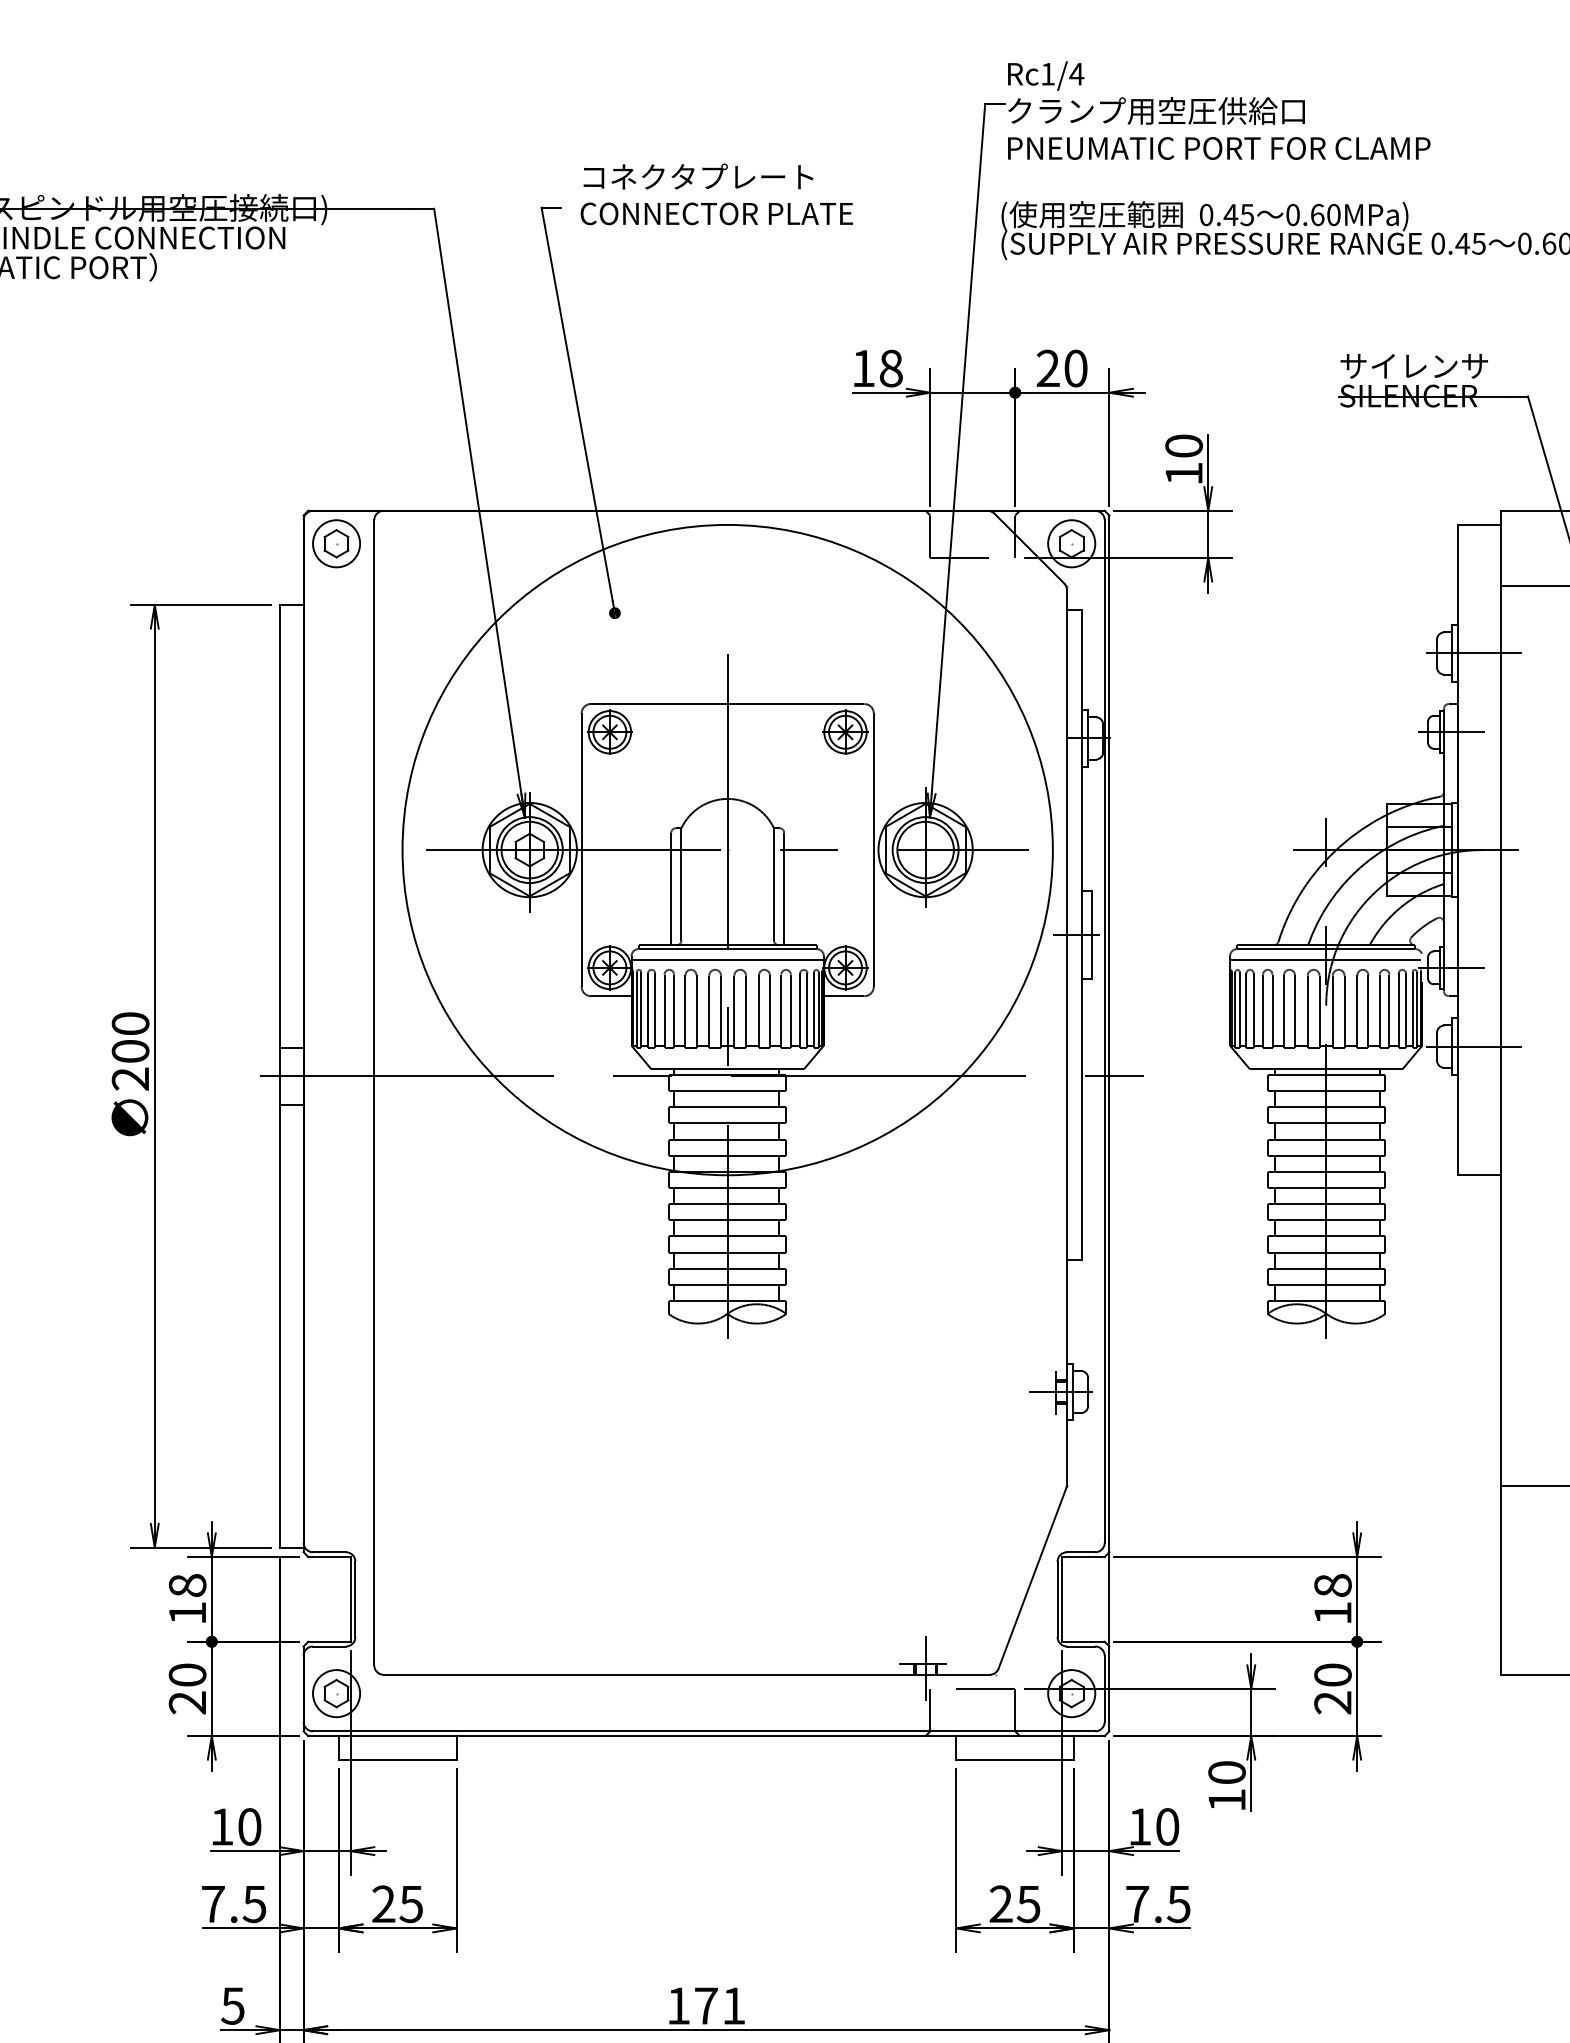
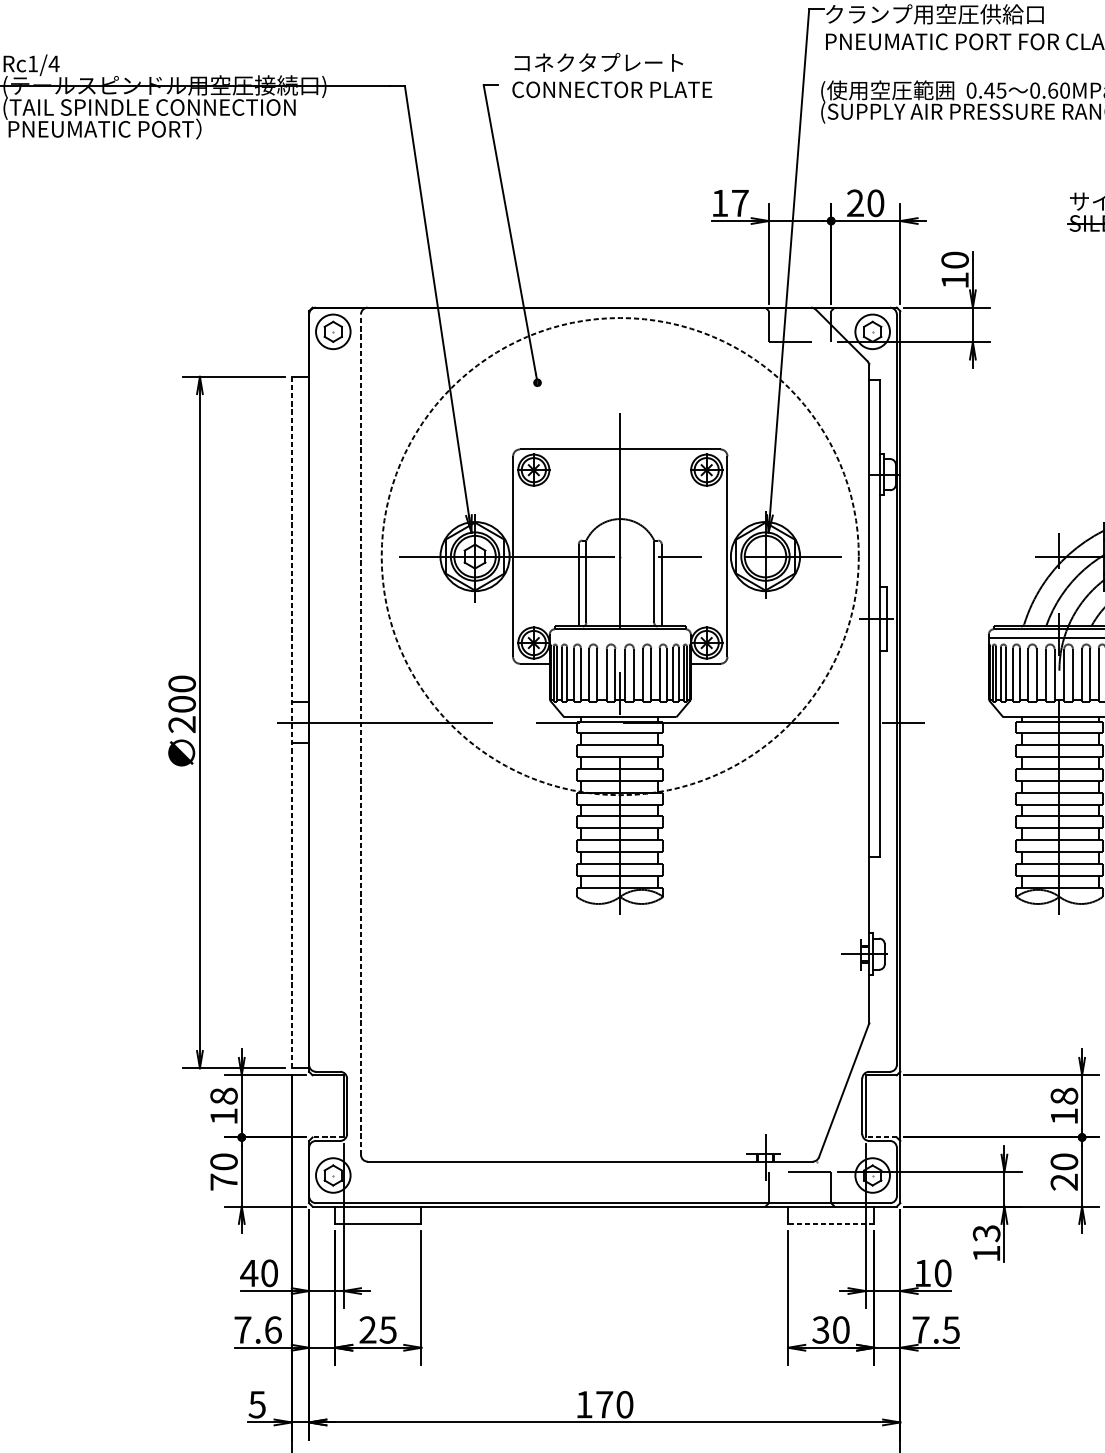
text: (890, 368) -> (739, 203), 18 -> 17
circle: (727, 849) -> (620, 556), solid -> dashed
line: (727, 960) -> (620, 637), removed
line: (280, 1075) -> (292, 721), solid -> dashed
line: (374, 1092) -> (361, 734), solid -> dashed
line: (329, 1641) -> (328, 1137), solid -> dashed
line: (1083, 1641) -> (881, 1137), solid -> dashed
text: (186, 1702) -> (223, 1182), 20 -> 70
line: (1015, 1759) -> (831, 1223), solid -> dashed
text: (1226, 1772) -> (986, 1233), 10 -> 13
text: (221, 1826) -> (248, 1272), 10 -> 40
text: (254, 1904) -> (273, 1330), 7.5 -> 7.6
text: (1014, 1904) -> (830, 1330), 25 -> 30
text: (733, 2005) -> (624, 1404), 171 -> 170

